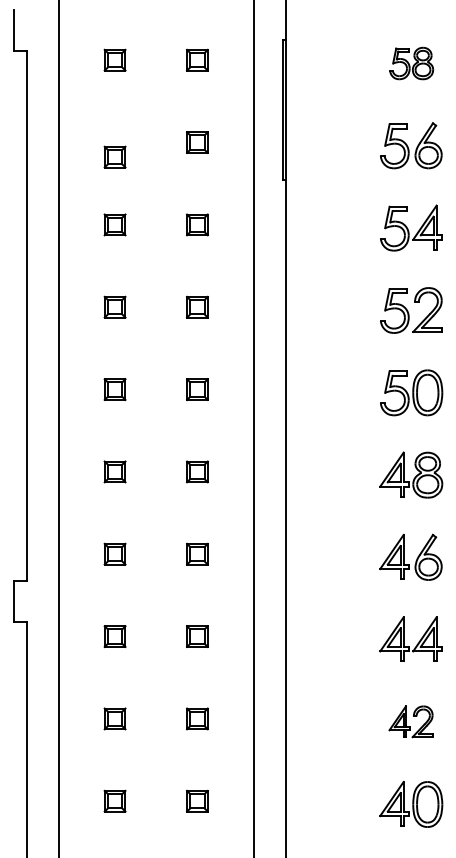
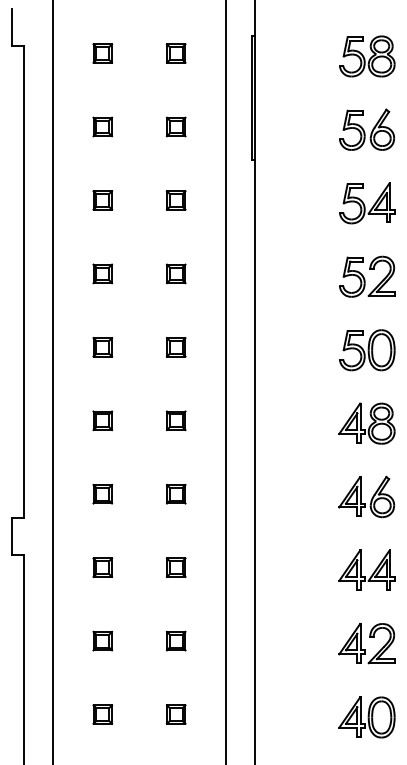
part: (411, 63) -> (367, 56), size x1.43
part: (114, 156) -> (102, 126), moved
part: (410, 721) -> (366, 643), size x1.43

